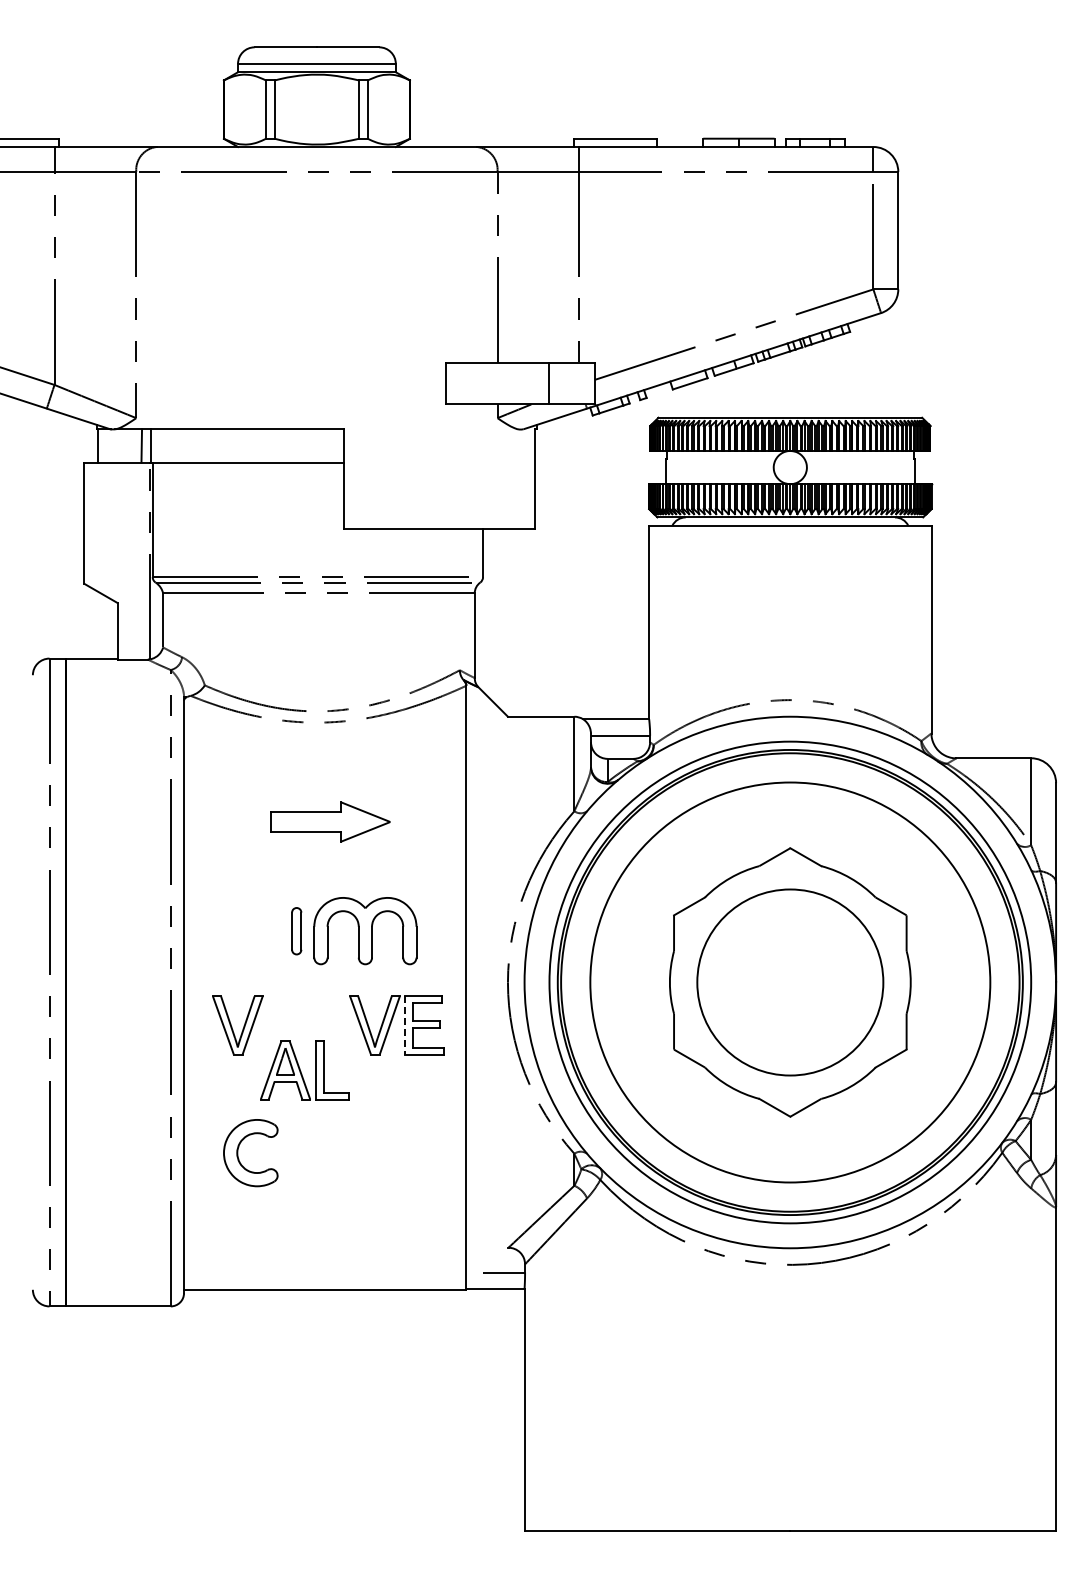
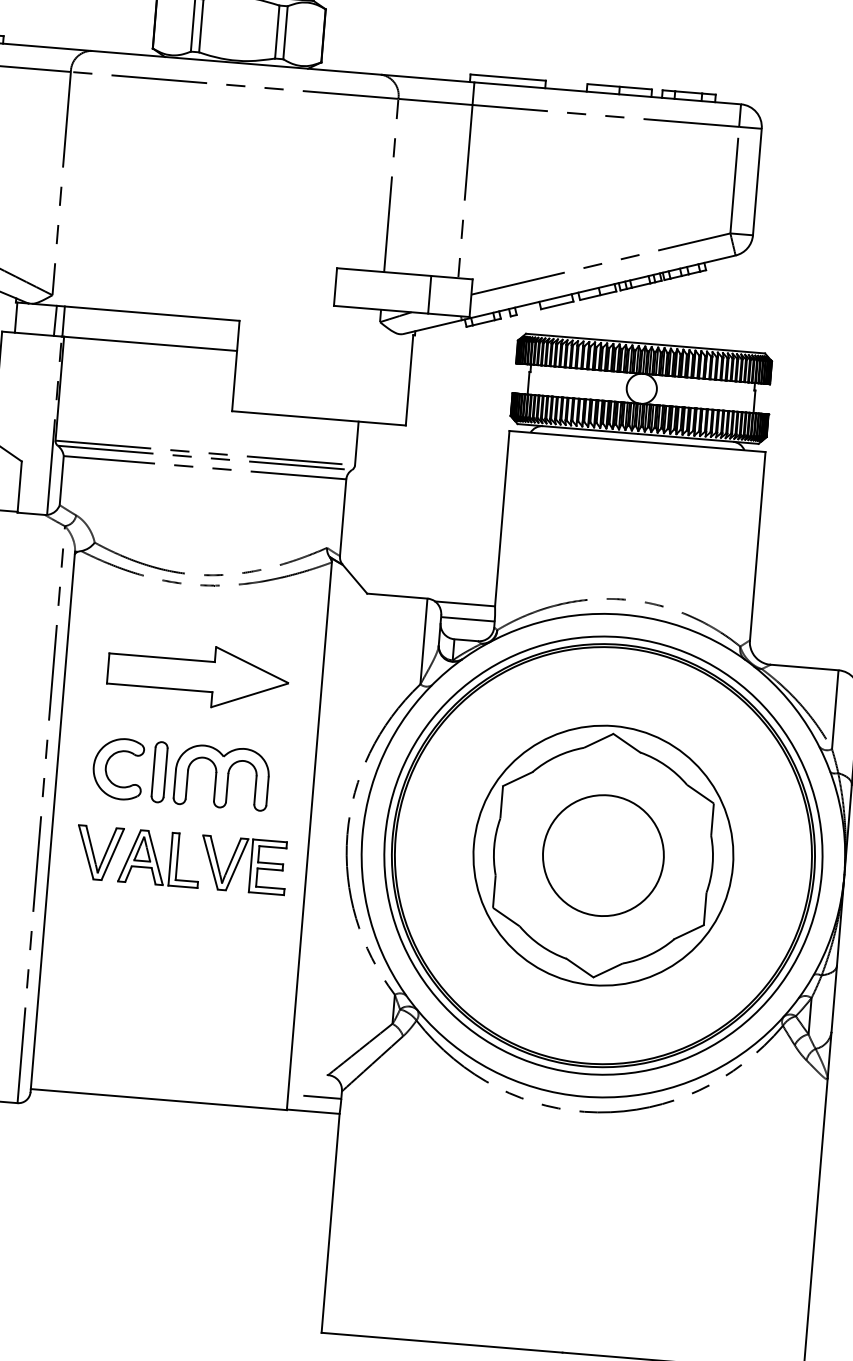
part: (330, 821) -> (198, 675), size x1.67
part: (296, 931) -> (159, 772), size x1.43
circle: (789, 982) -> (602, 855), size x0.71
circle: (790, 982) -> (603, 855), size x0.71
line: (405, 1025) -> (251, 865), dashed -> solid
part: (304, 1070) -> (159, 858), moved
part: (238, 1153) -> (106, 768), moved

